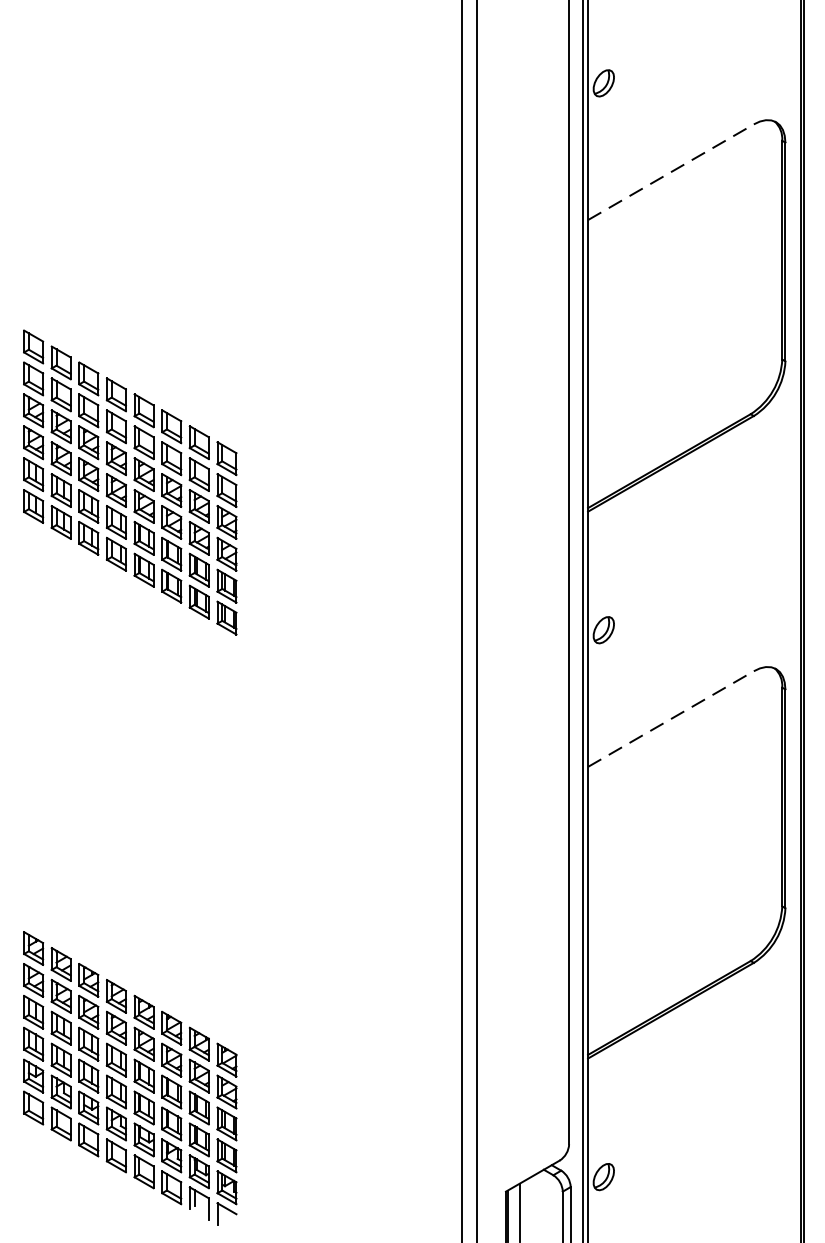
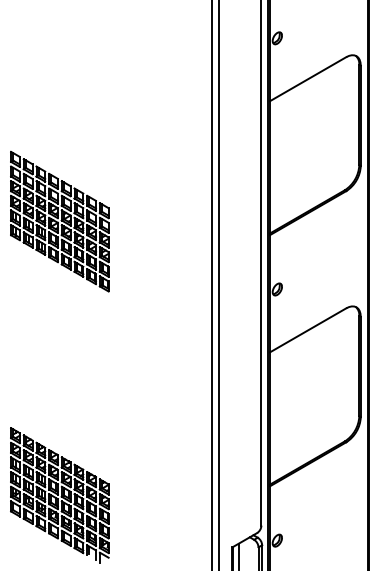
line: (671, 172) -> (308, 79), dashed -> solid
line: (671, 719) -> (308, 330), dashed -> solid

